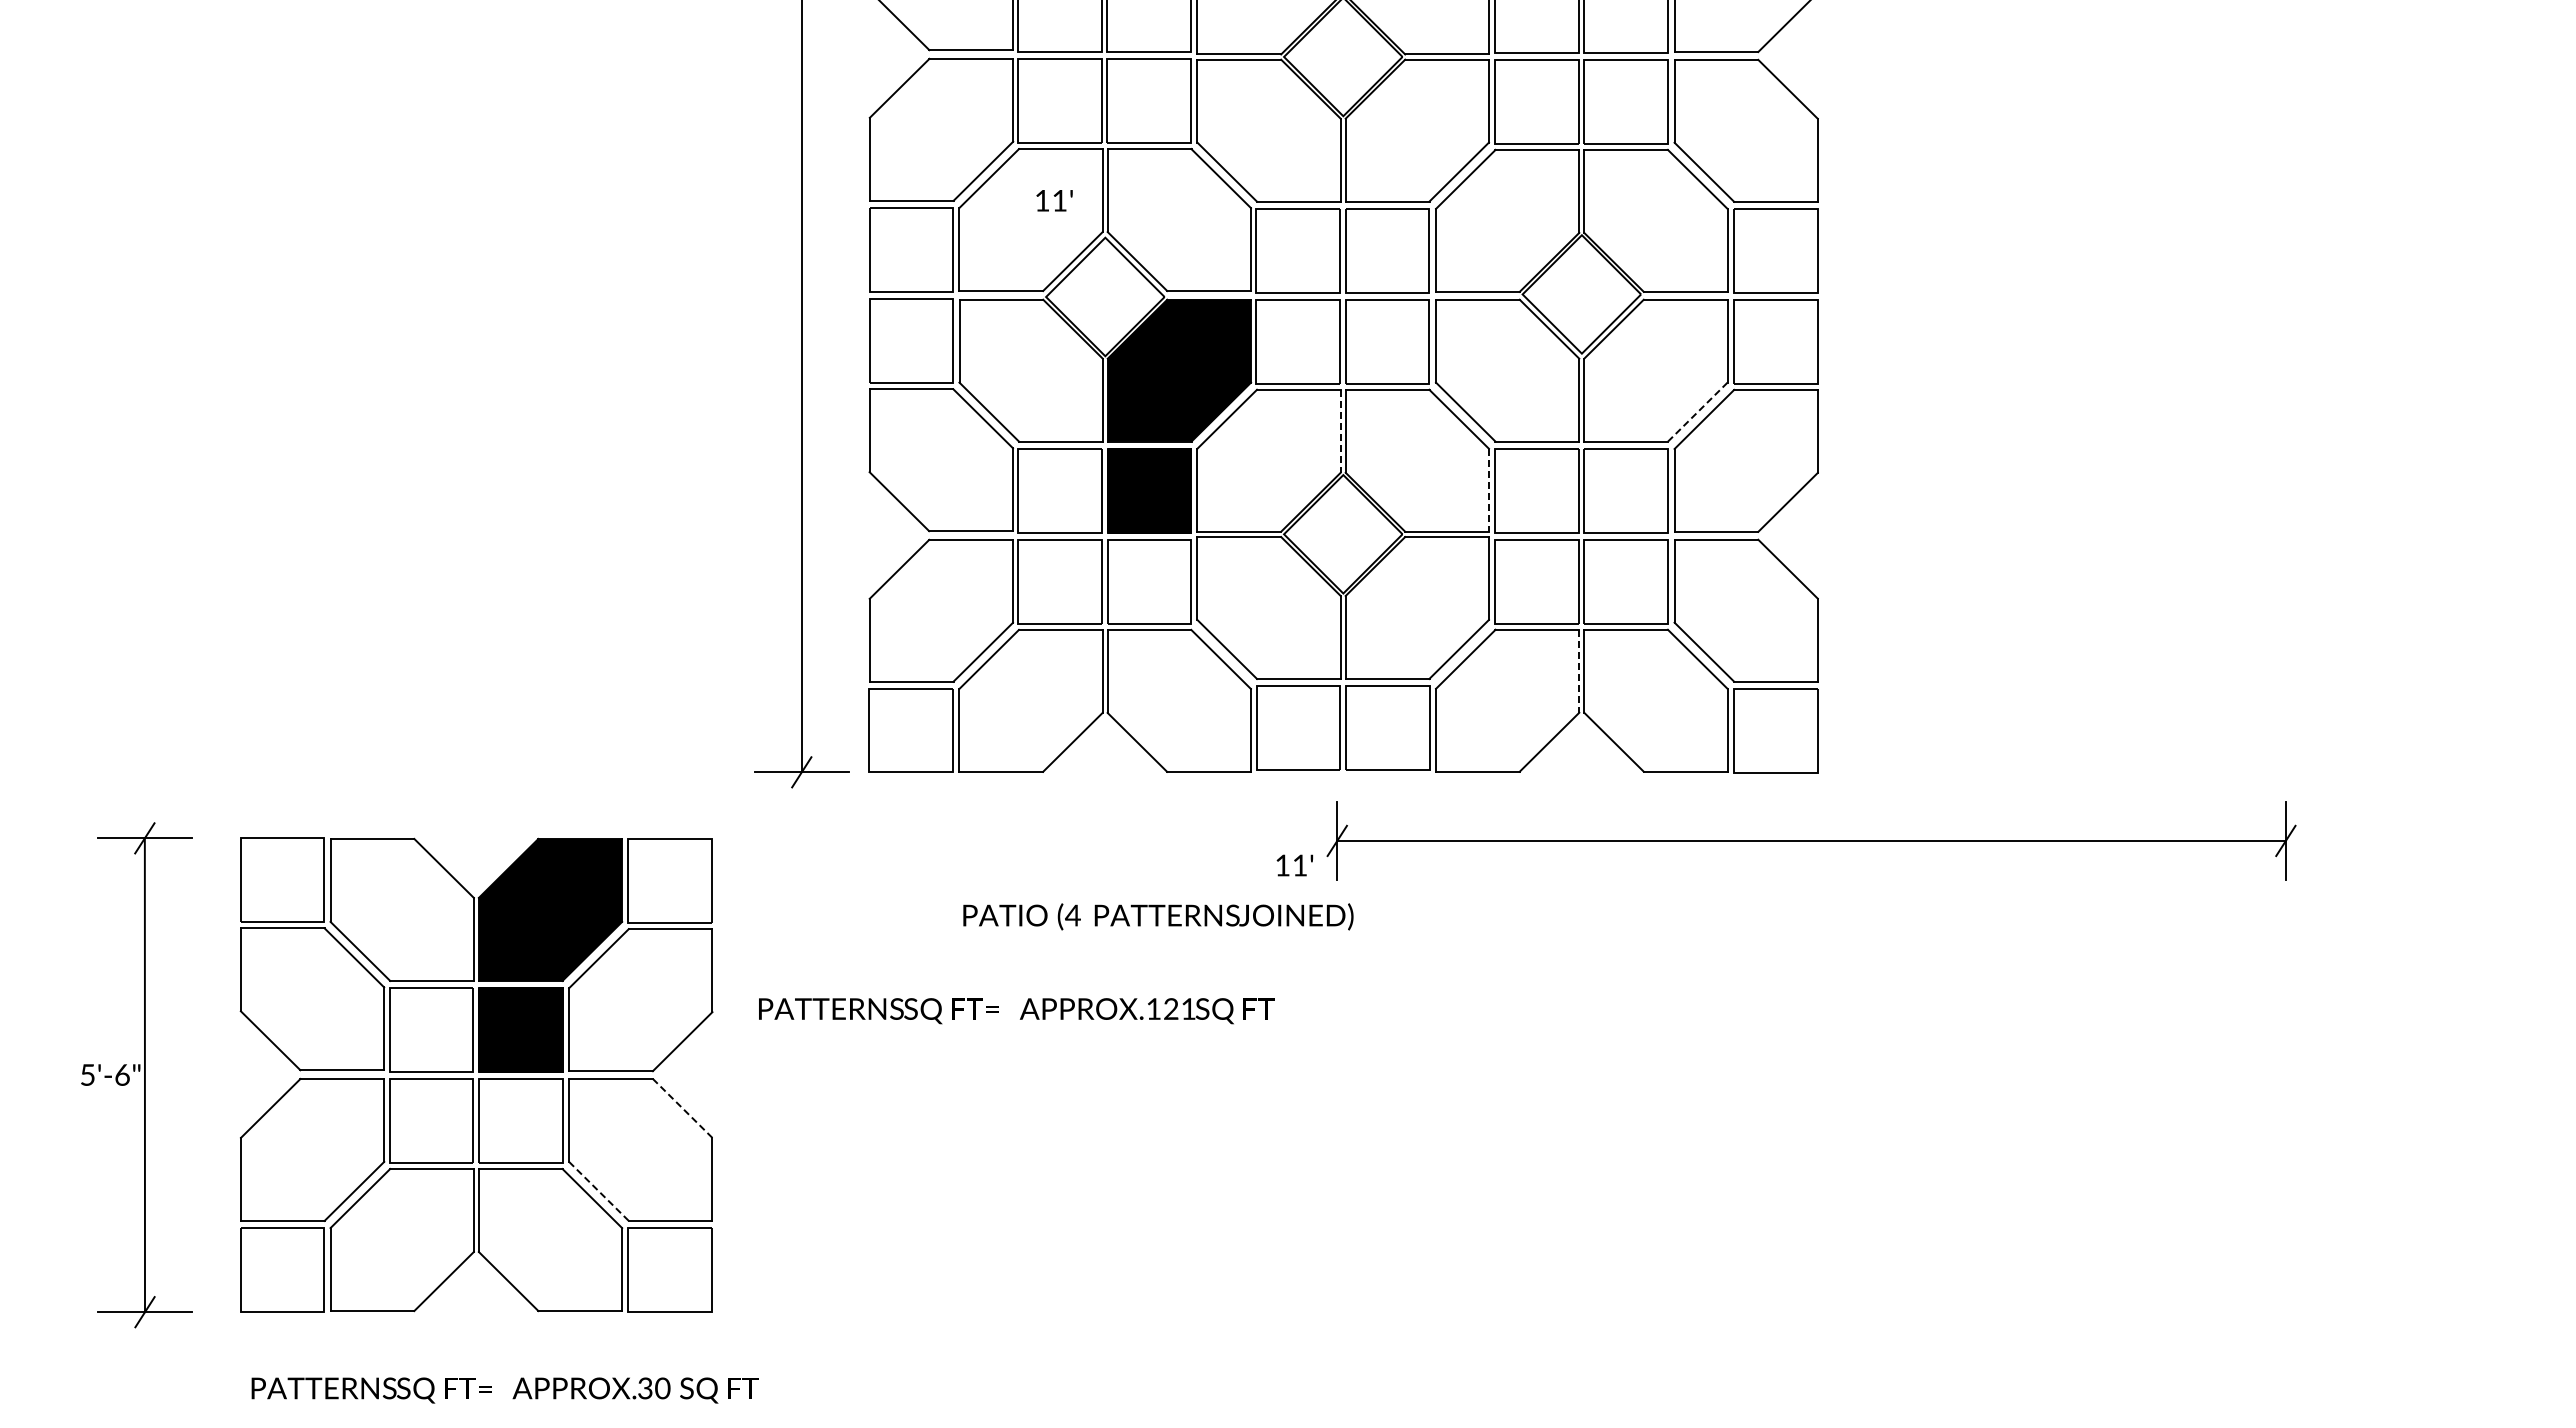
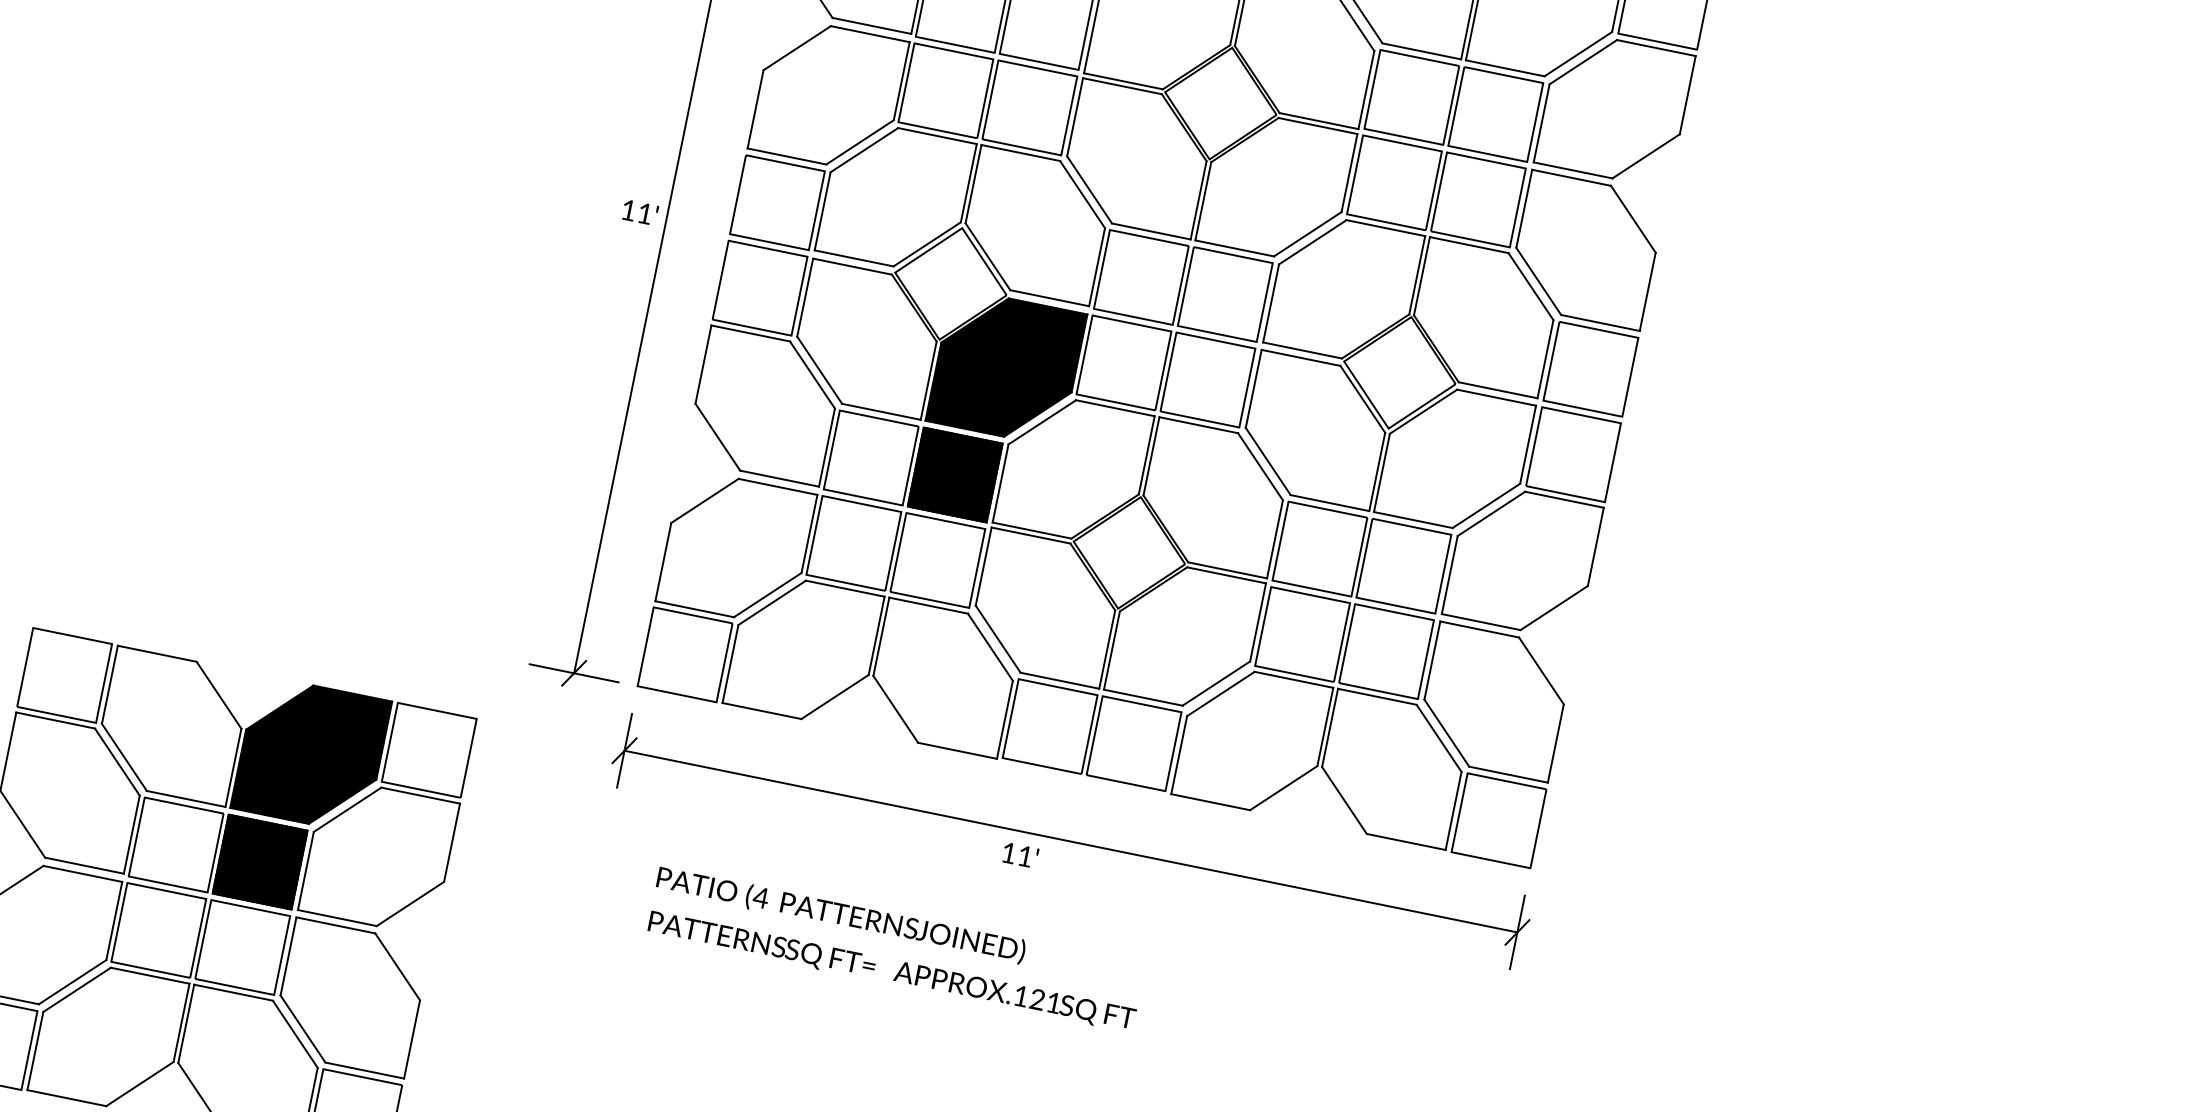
text: (1054, 200) -> (640, 212), moved
line: (1697, 412) -> (1486, 506), dashed -> solid
line: (1340, 431) -> (1146, 455), dashed -> solid
line: (1488, 490) -> (1274, 539), dashed -> solid
line: (1579, 671) -> (1325, 727), dashed -> solid
part: (1811, 840) -> (1070, 841), moved
text: (1158, 916) -> (841, 915), moved
text: (1016, 1011) -> (891, 972), moved
line: (682, 1108) -> (397, 966), dashed -> solid
line: (598, 1191) -> (302, 1028), dashed -> solid

